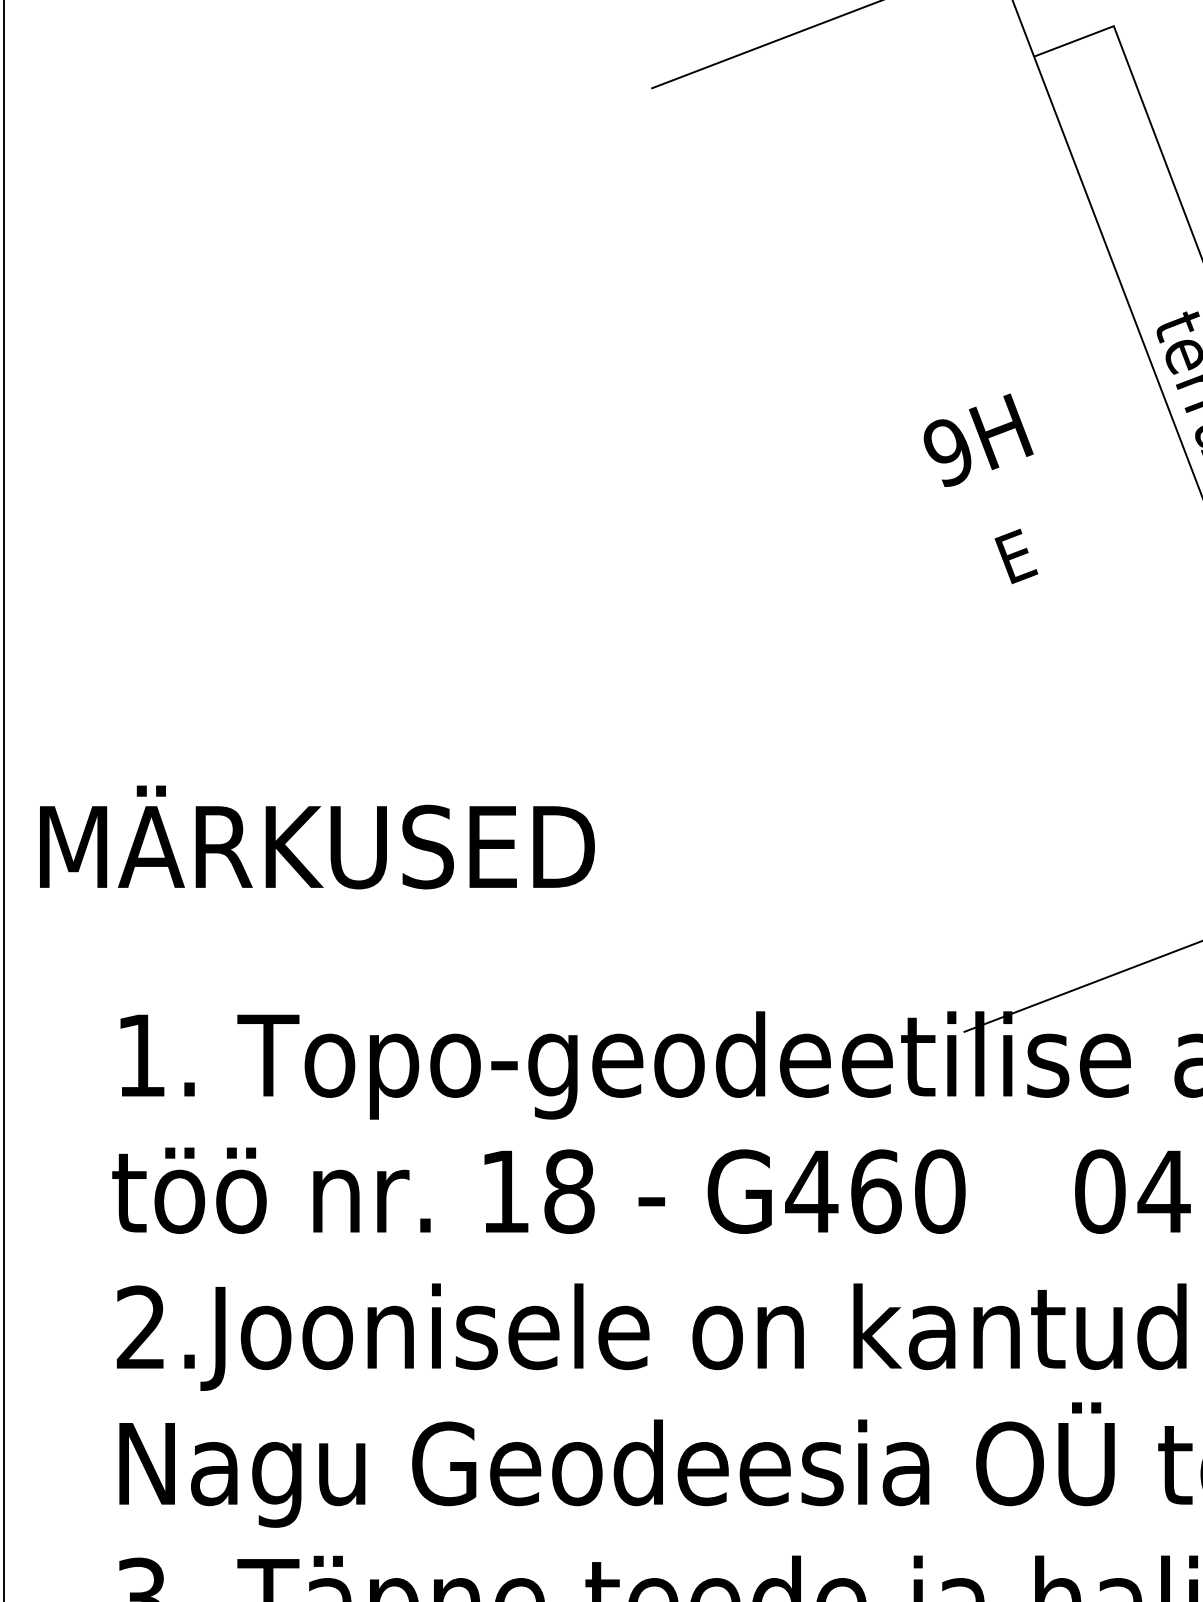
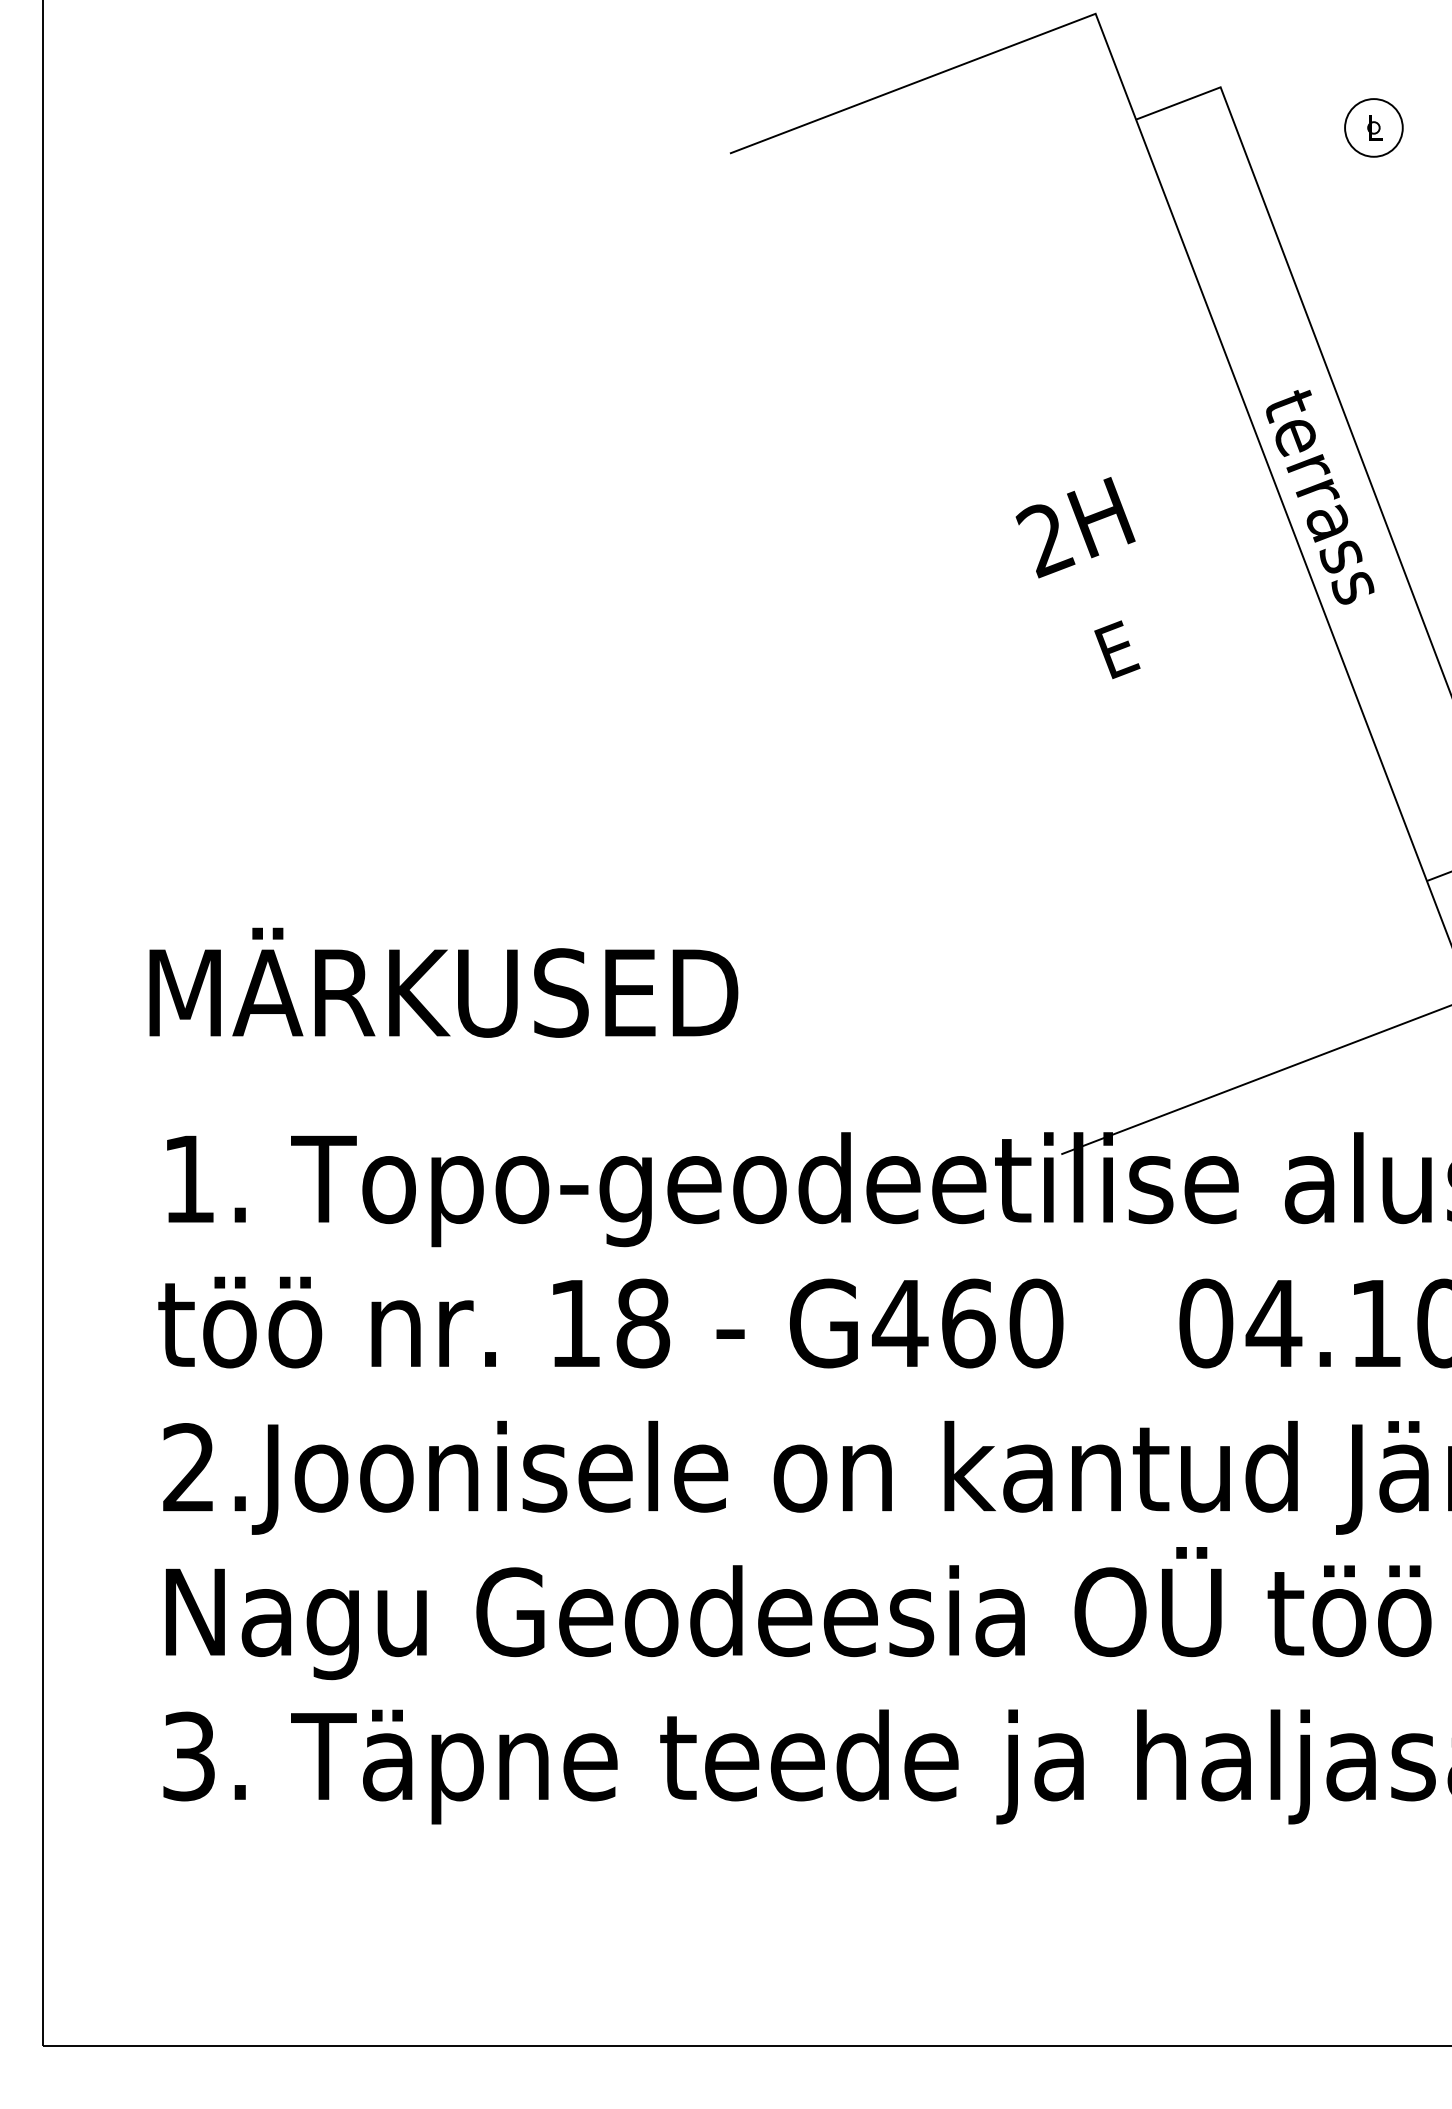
text: (948, 454) -> (1045, 541), 9H -> 2H
text: (317, 837) -> (443, 982), moved

